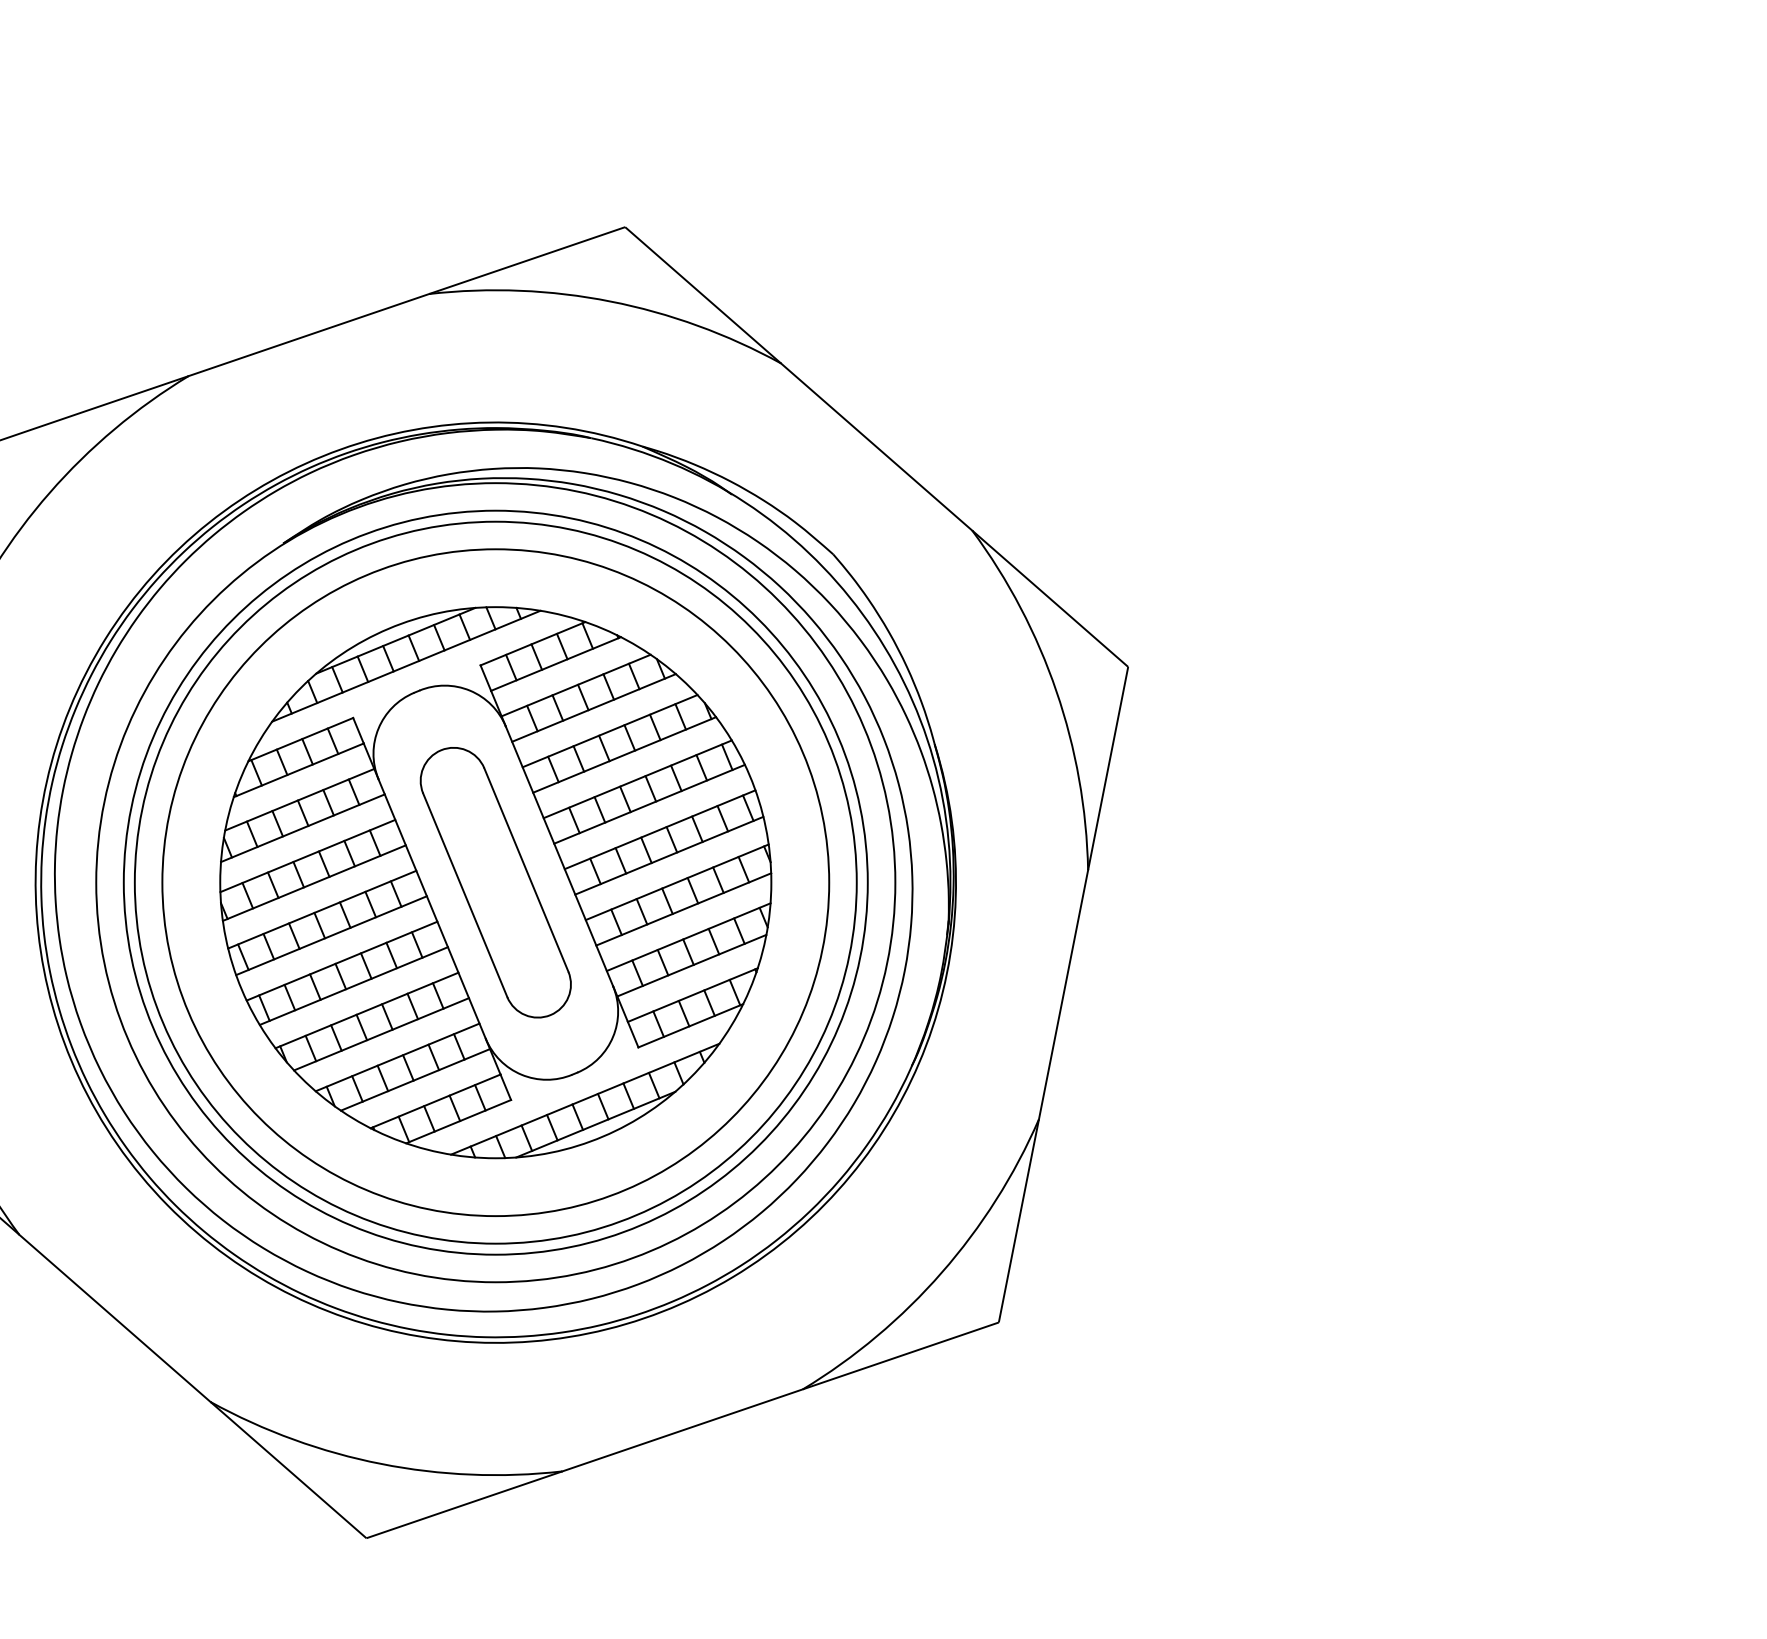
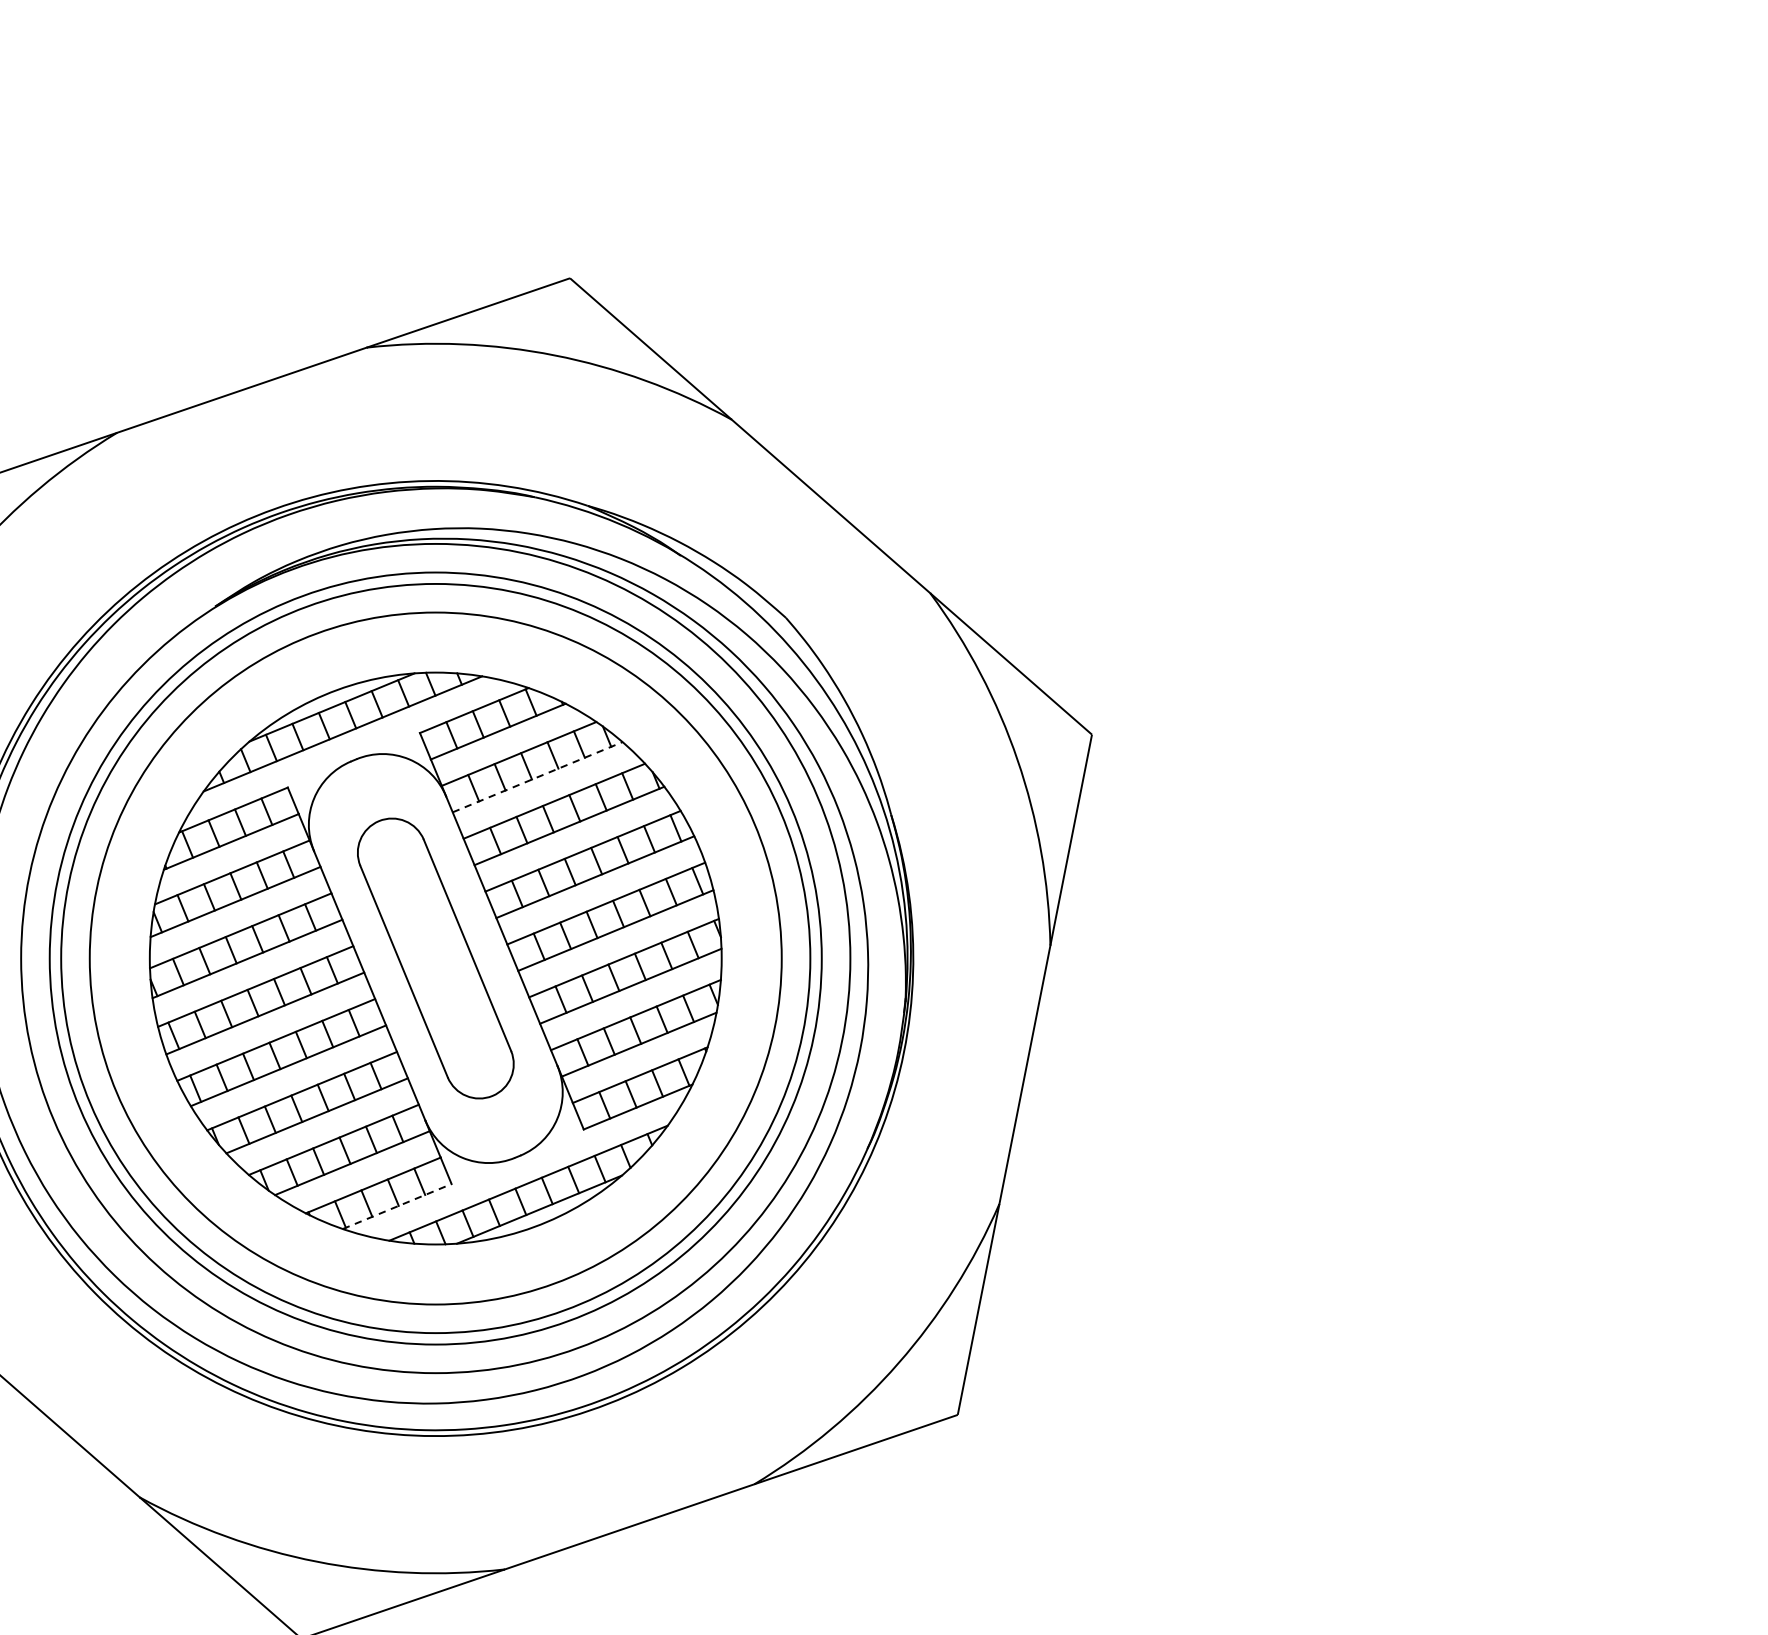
line: (594, 707) -> (538, 776), solid -> dashed
line: (458, 1121) -> (397, 1206), solid -> dashed

